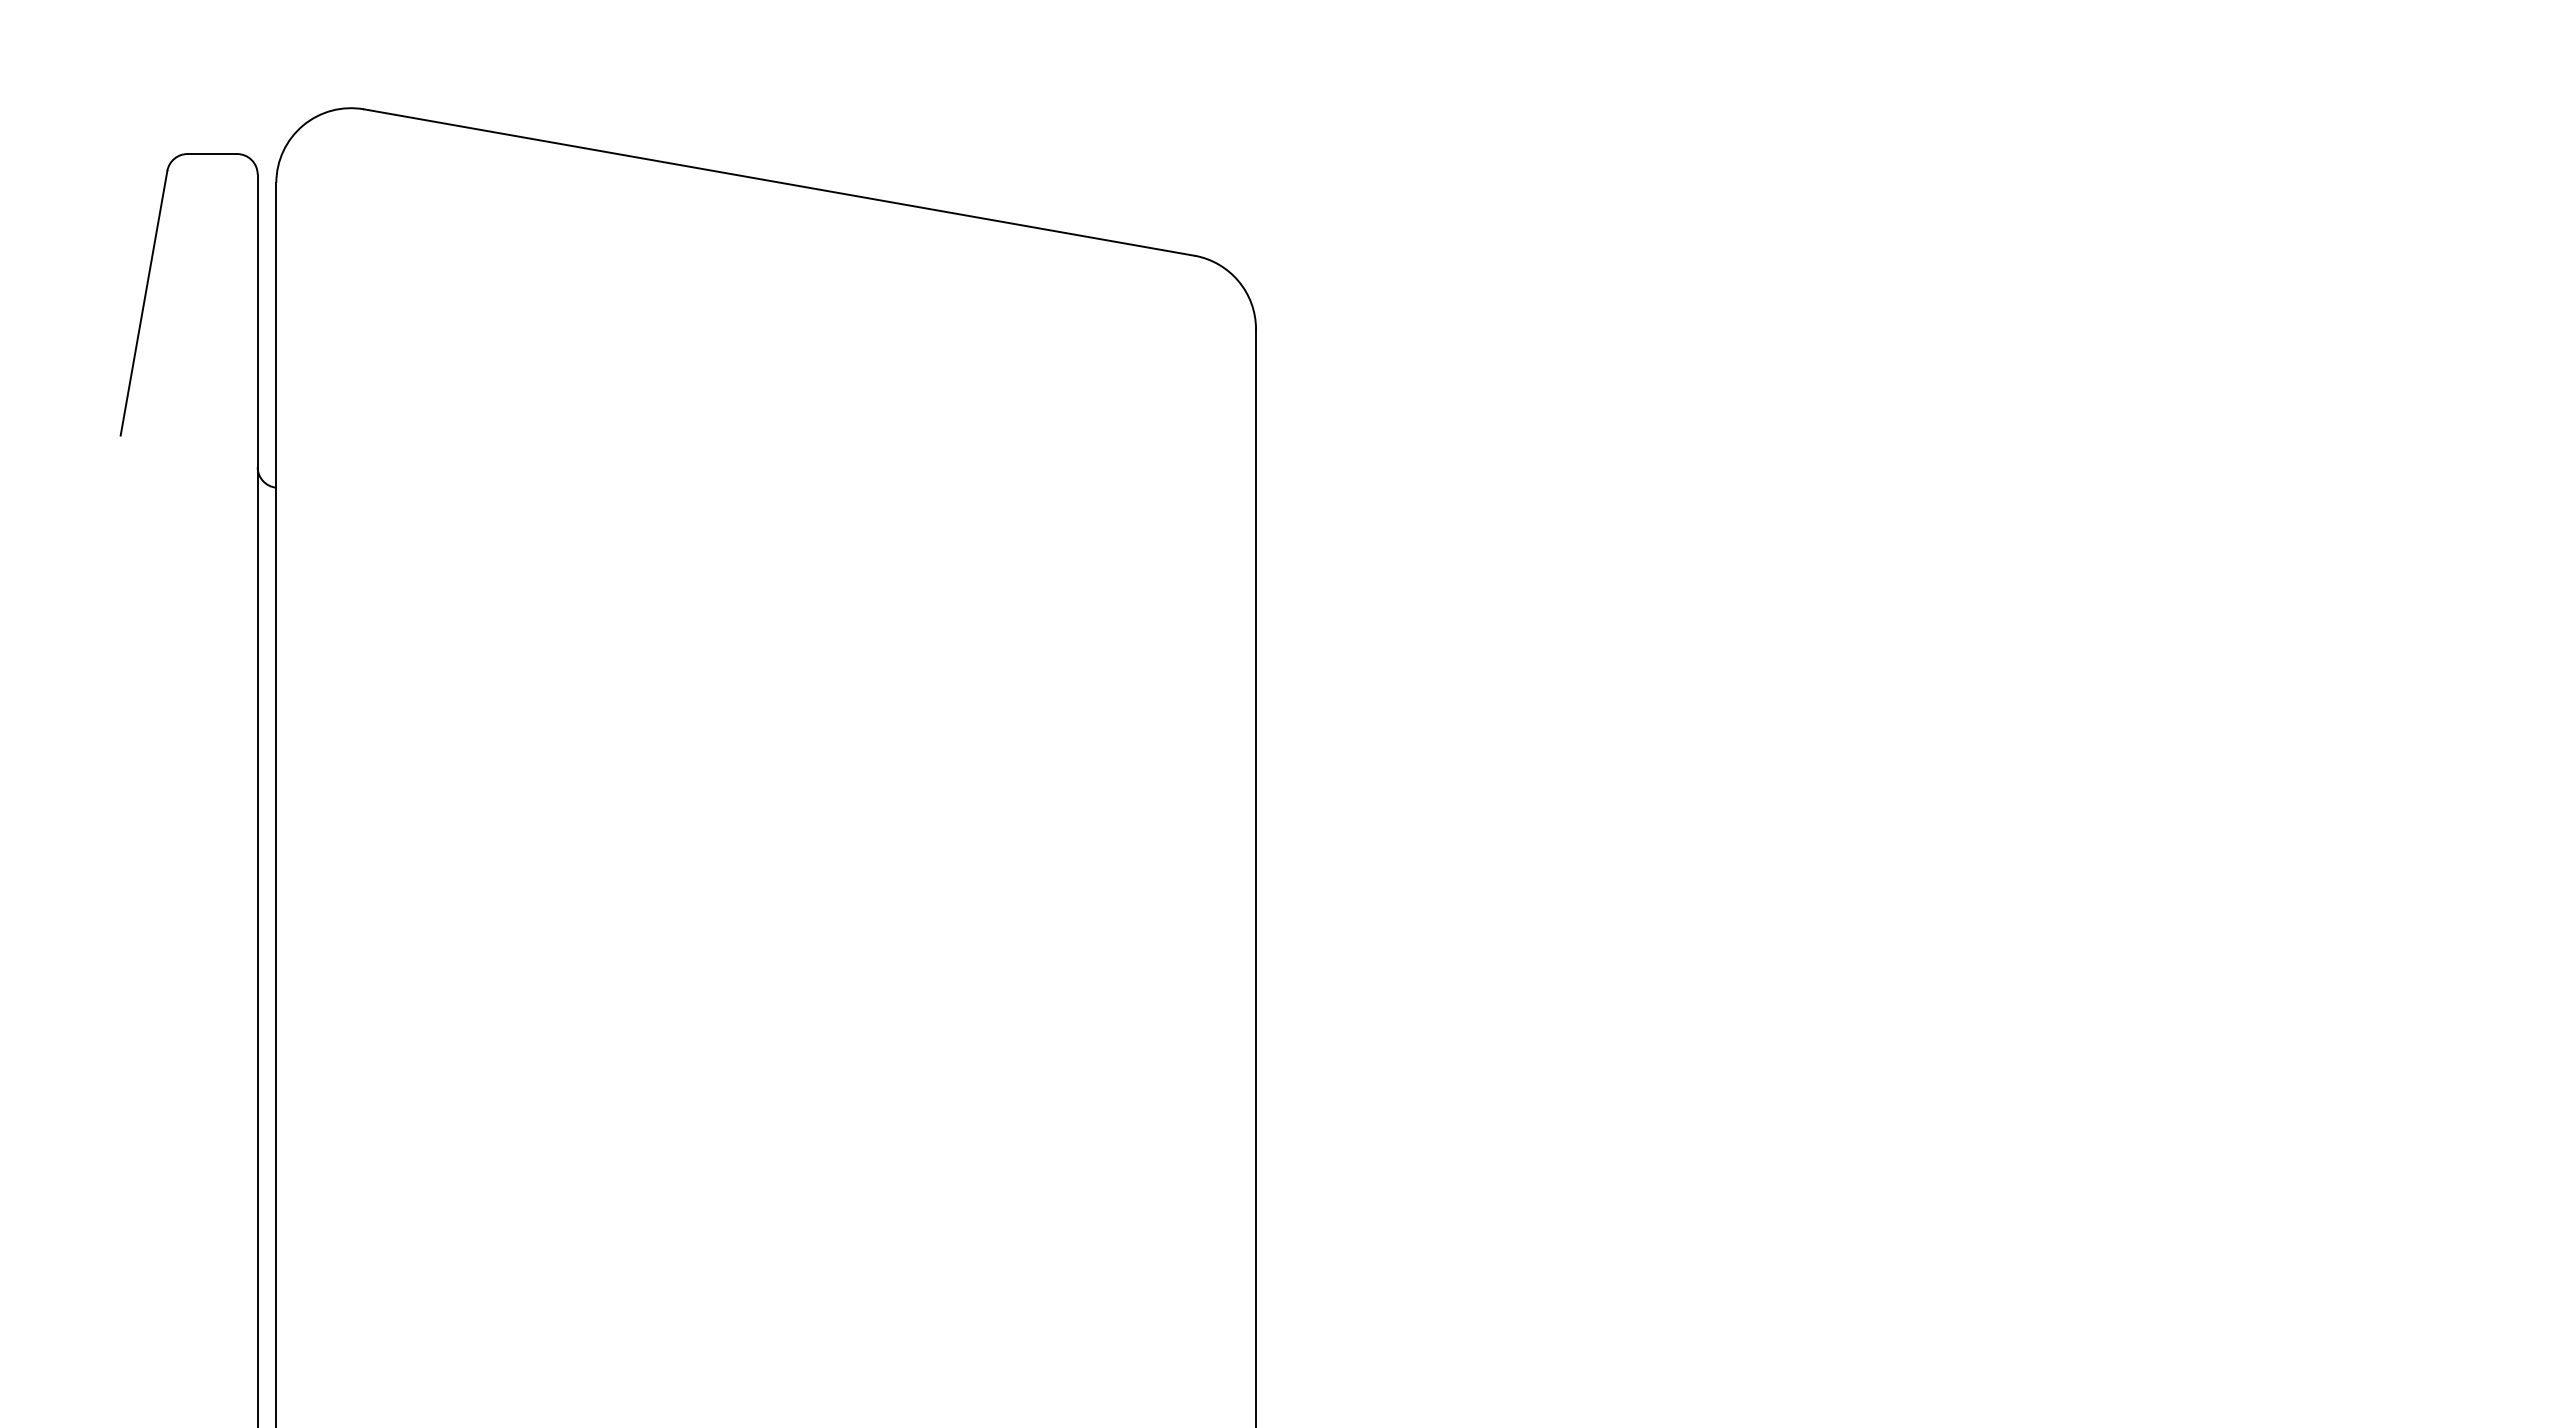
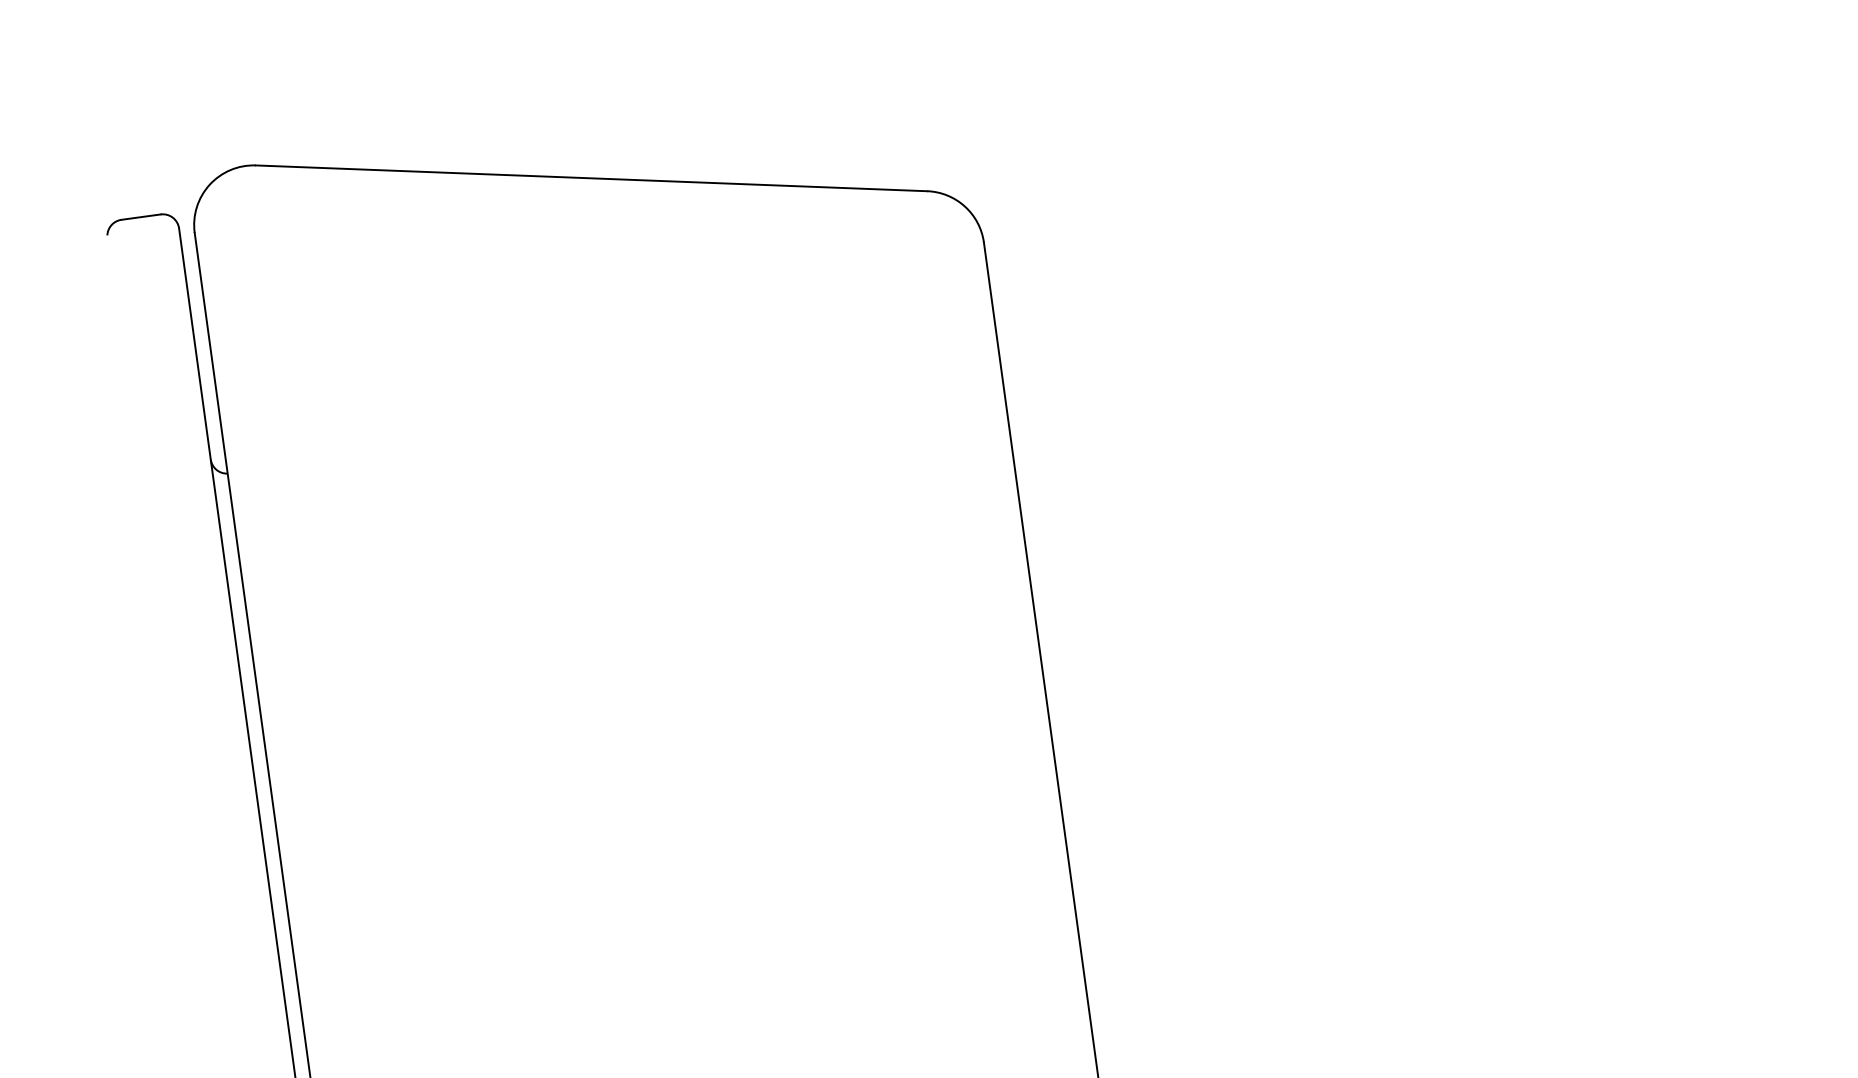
line: (143, 302) -> (102, 341), removed

